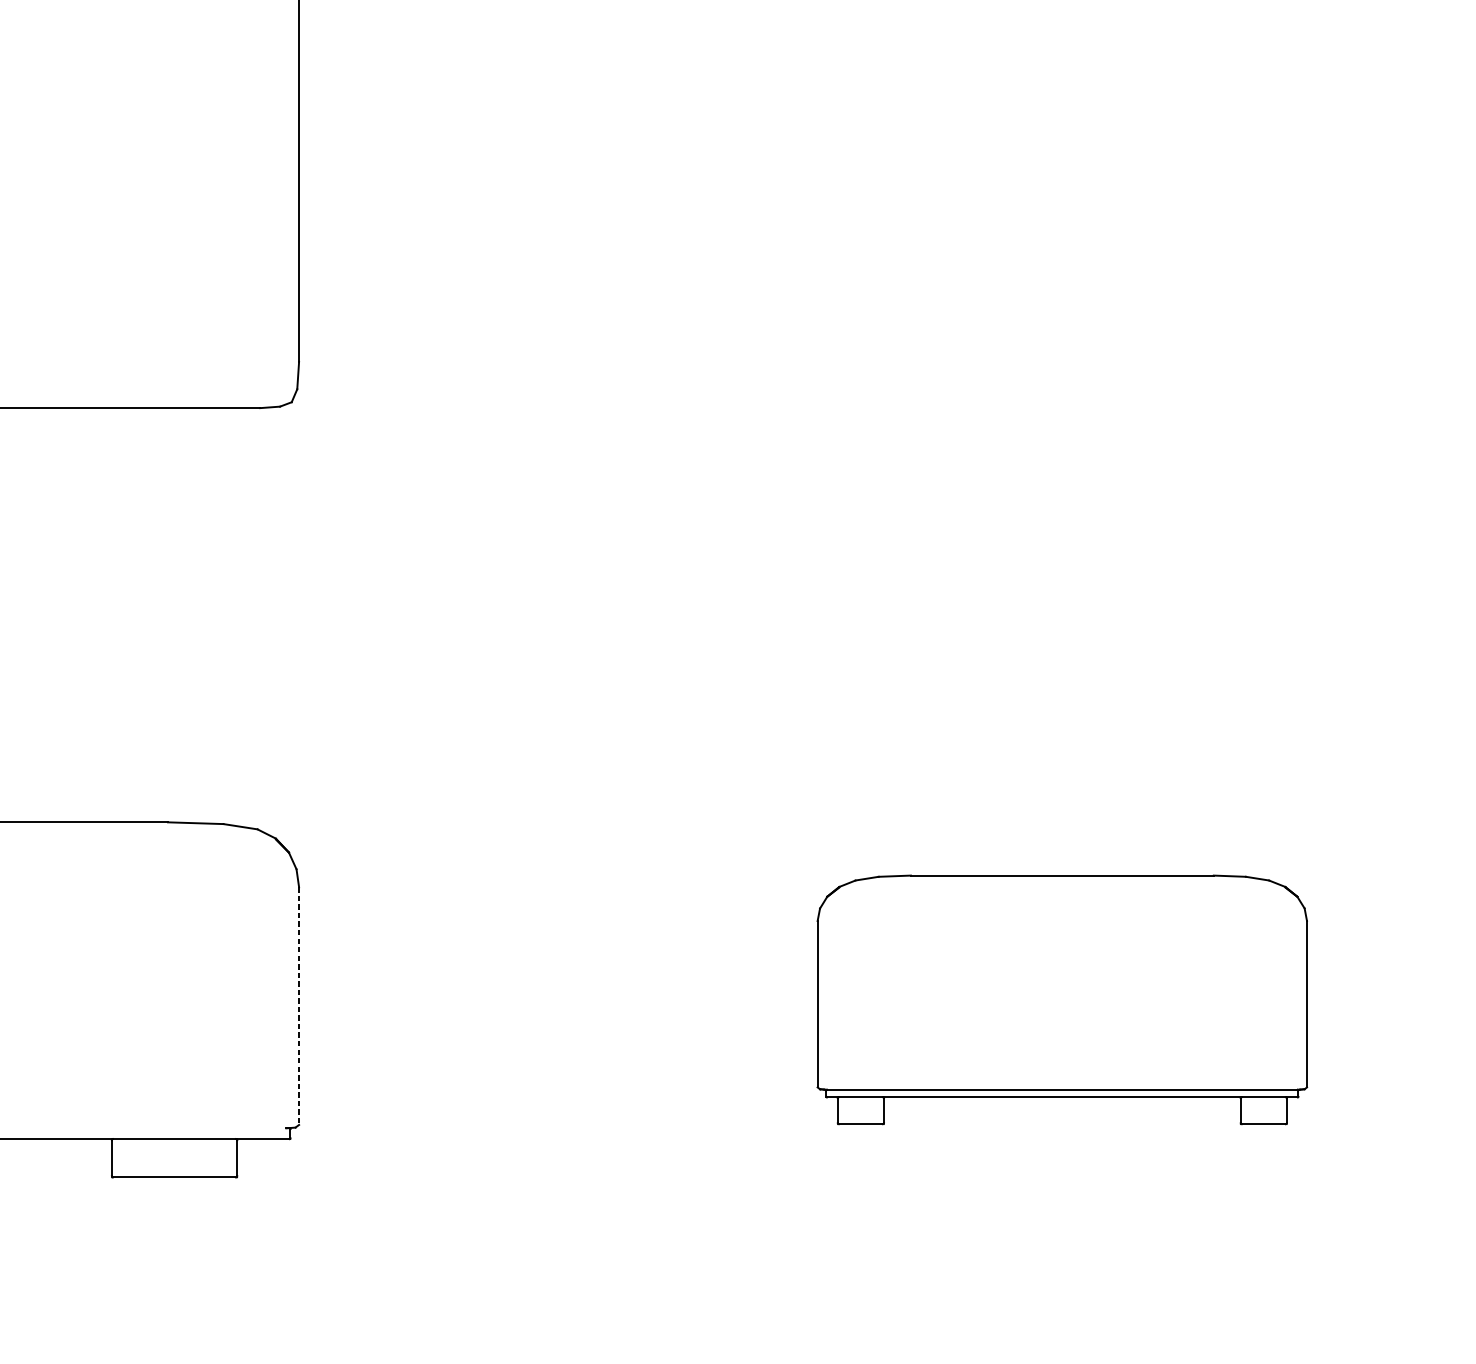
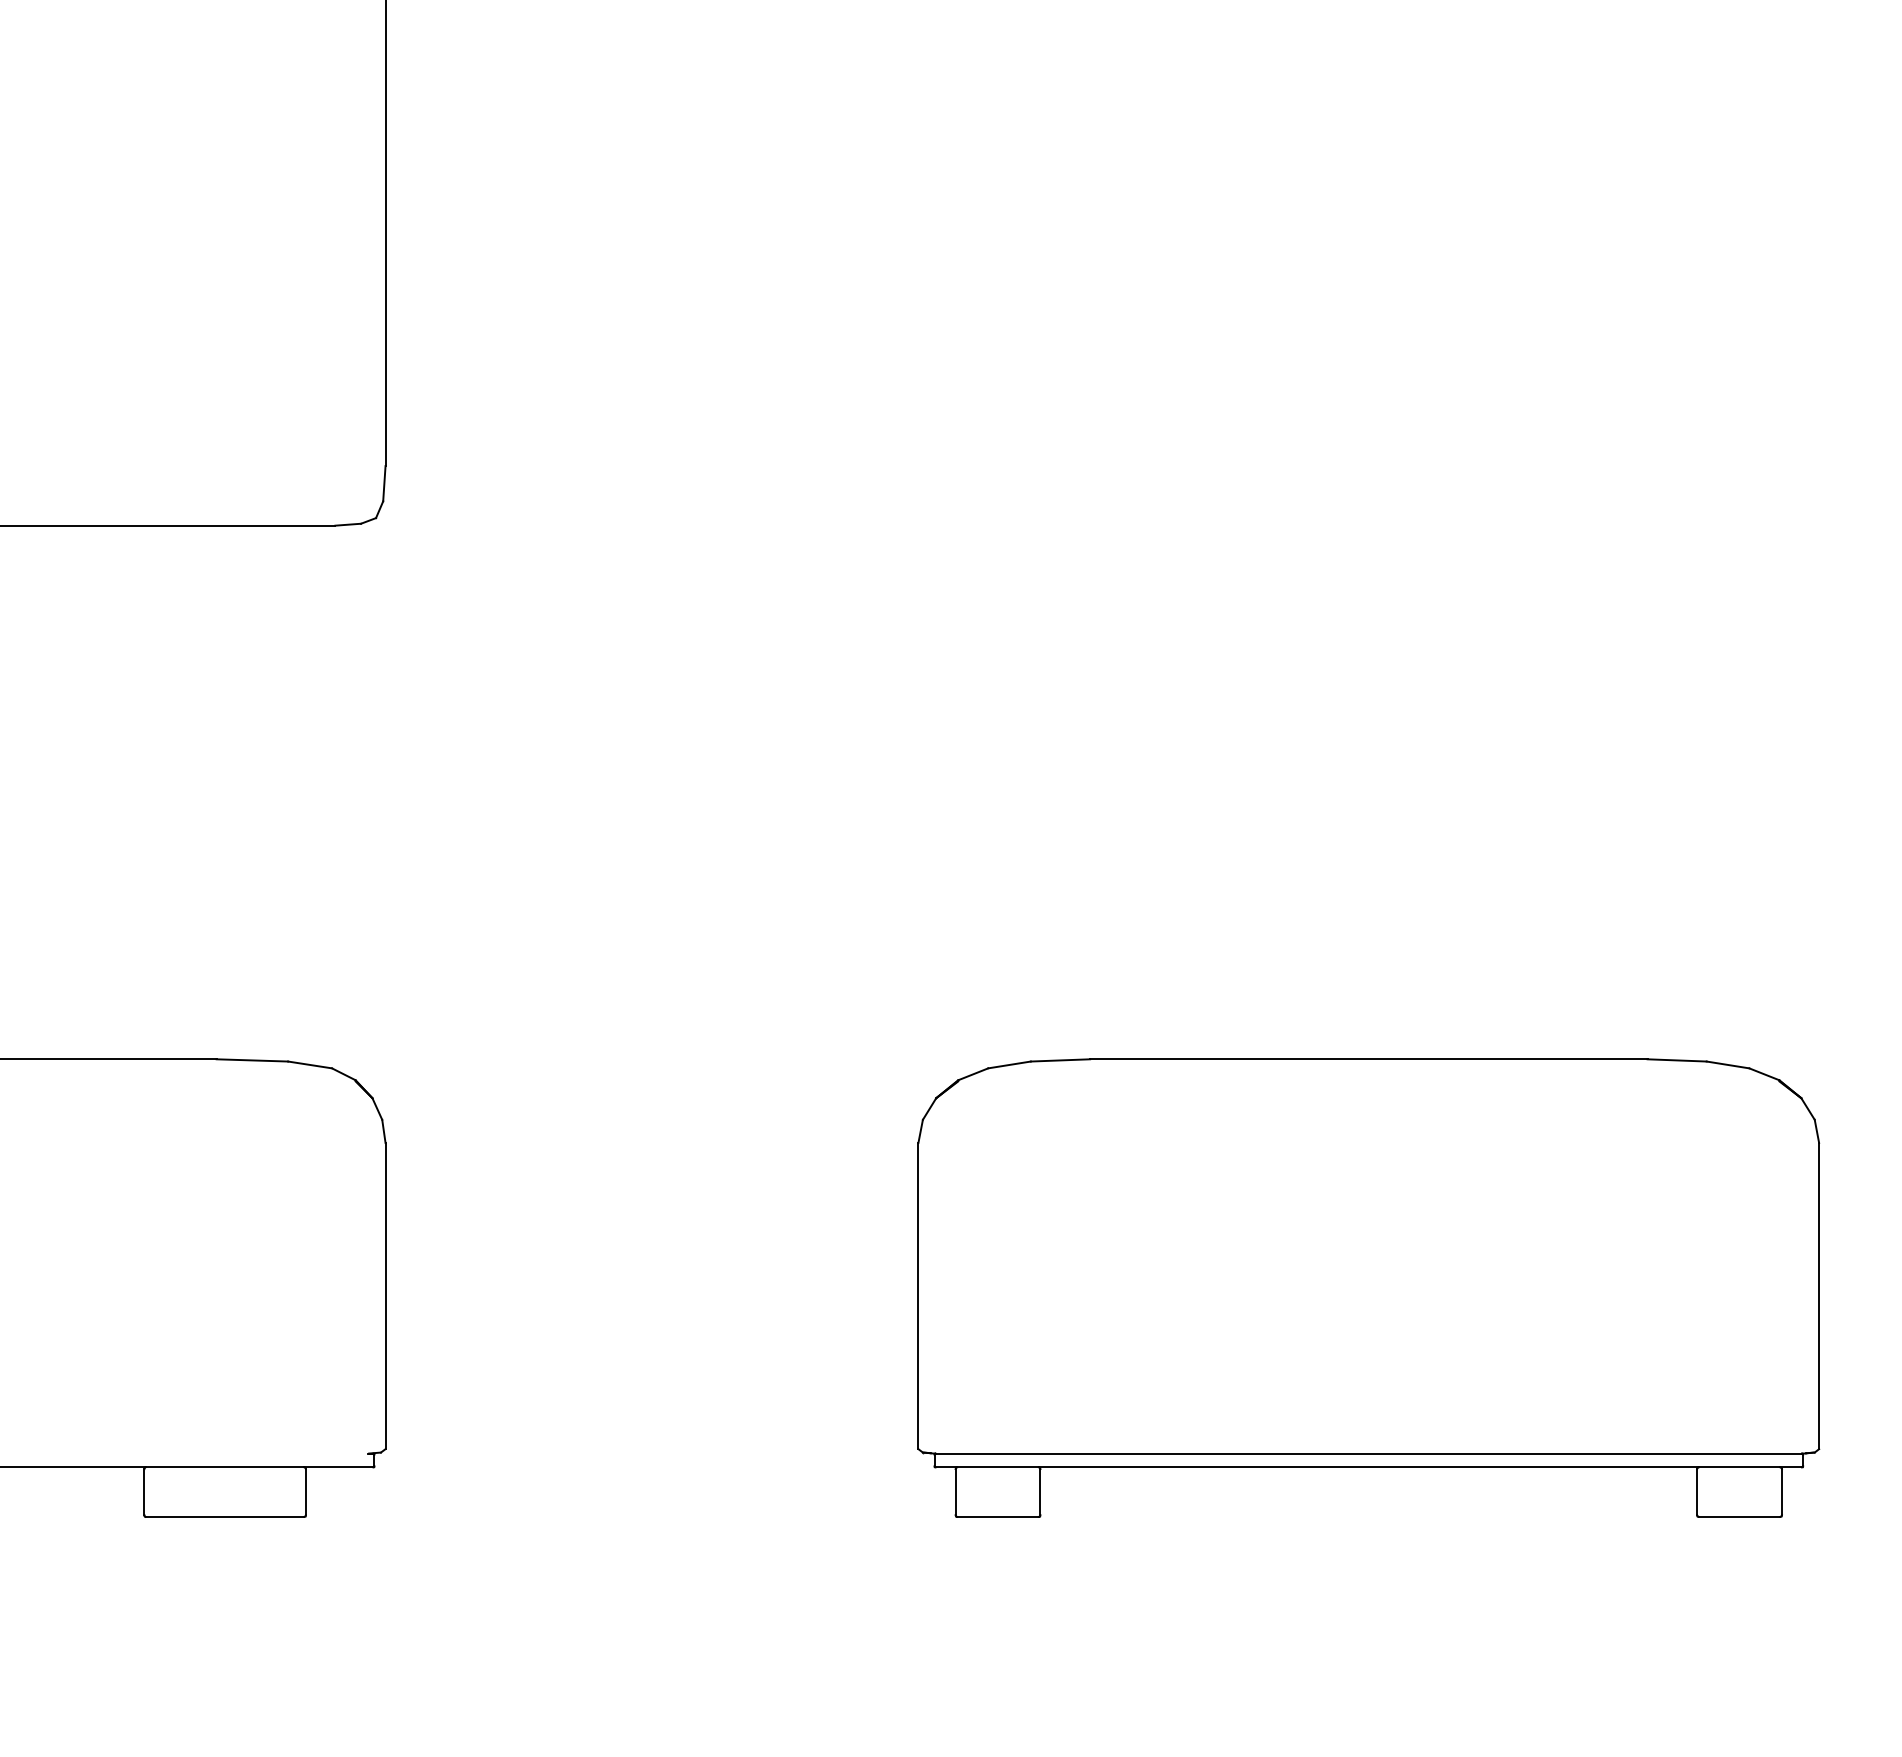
part: (1062, 999) -> (1368, 1287), size x1.43
line: (299, 1006) -> (385, 1296), dashed -> solid

